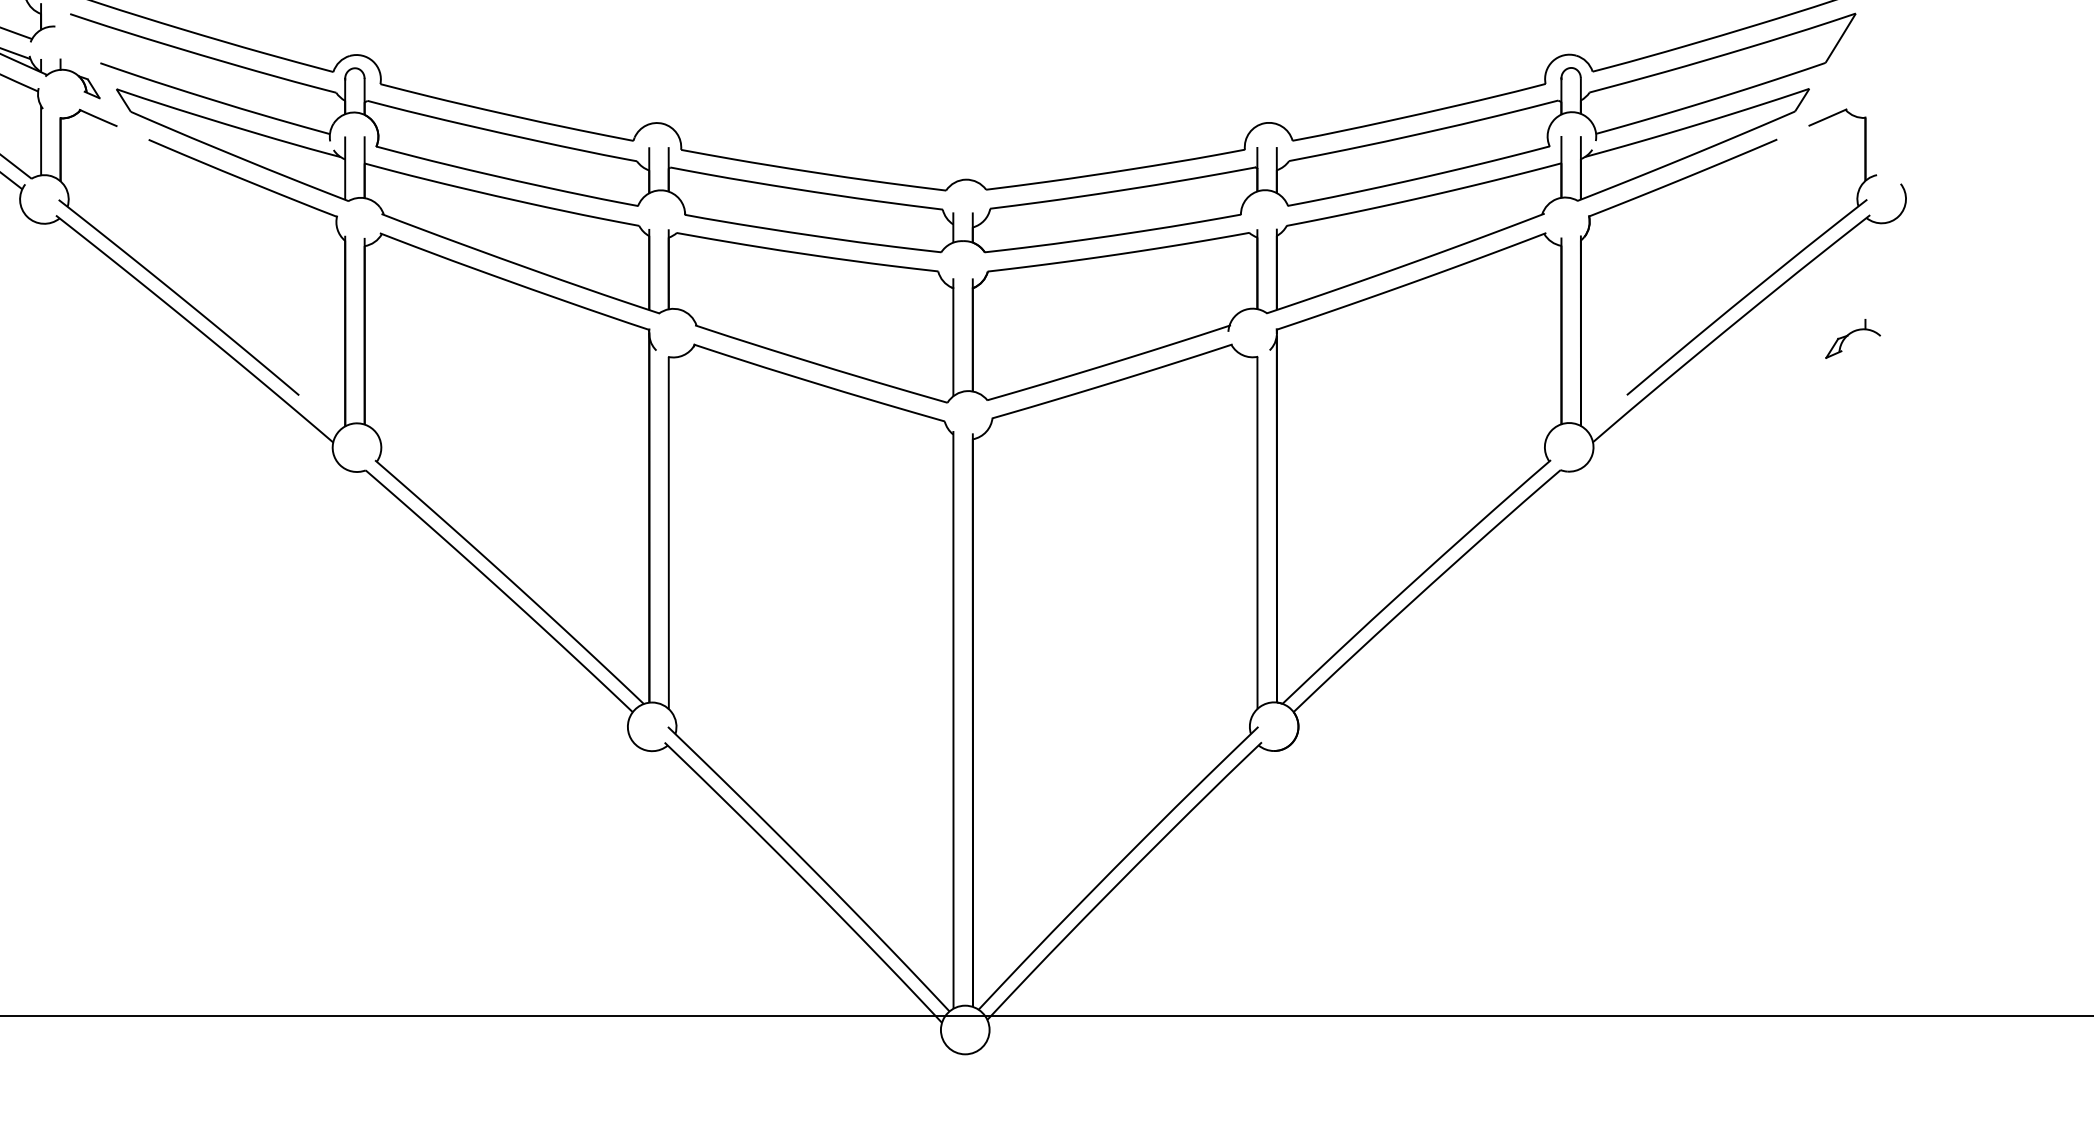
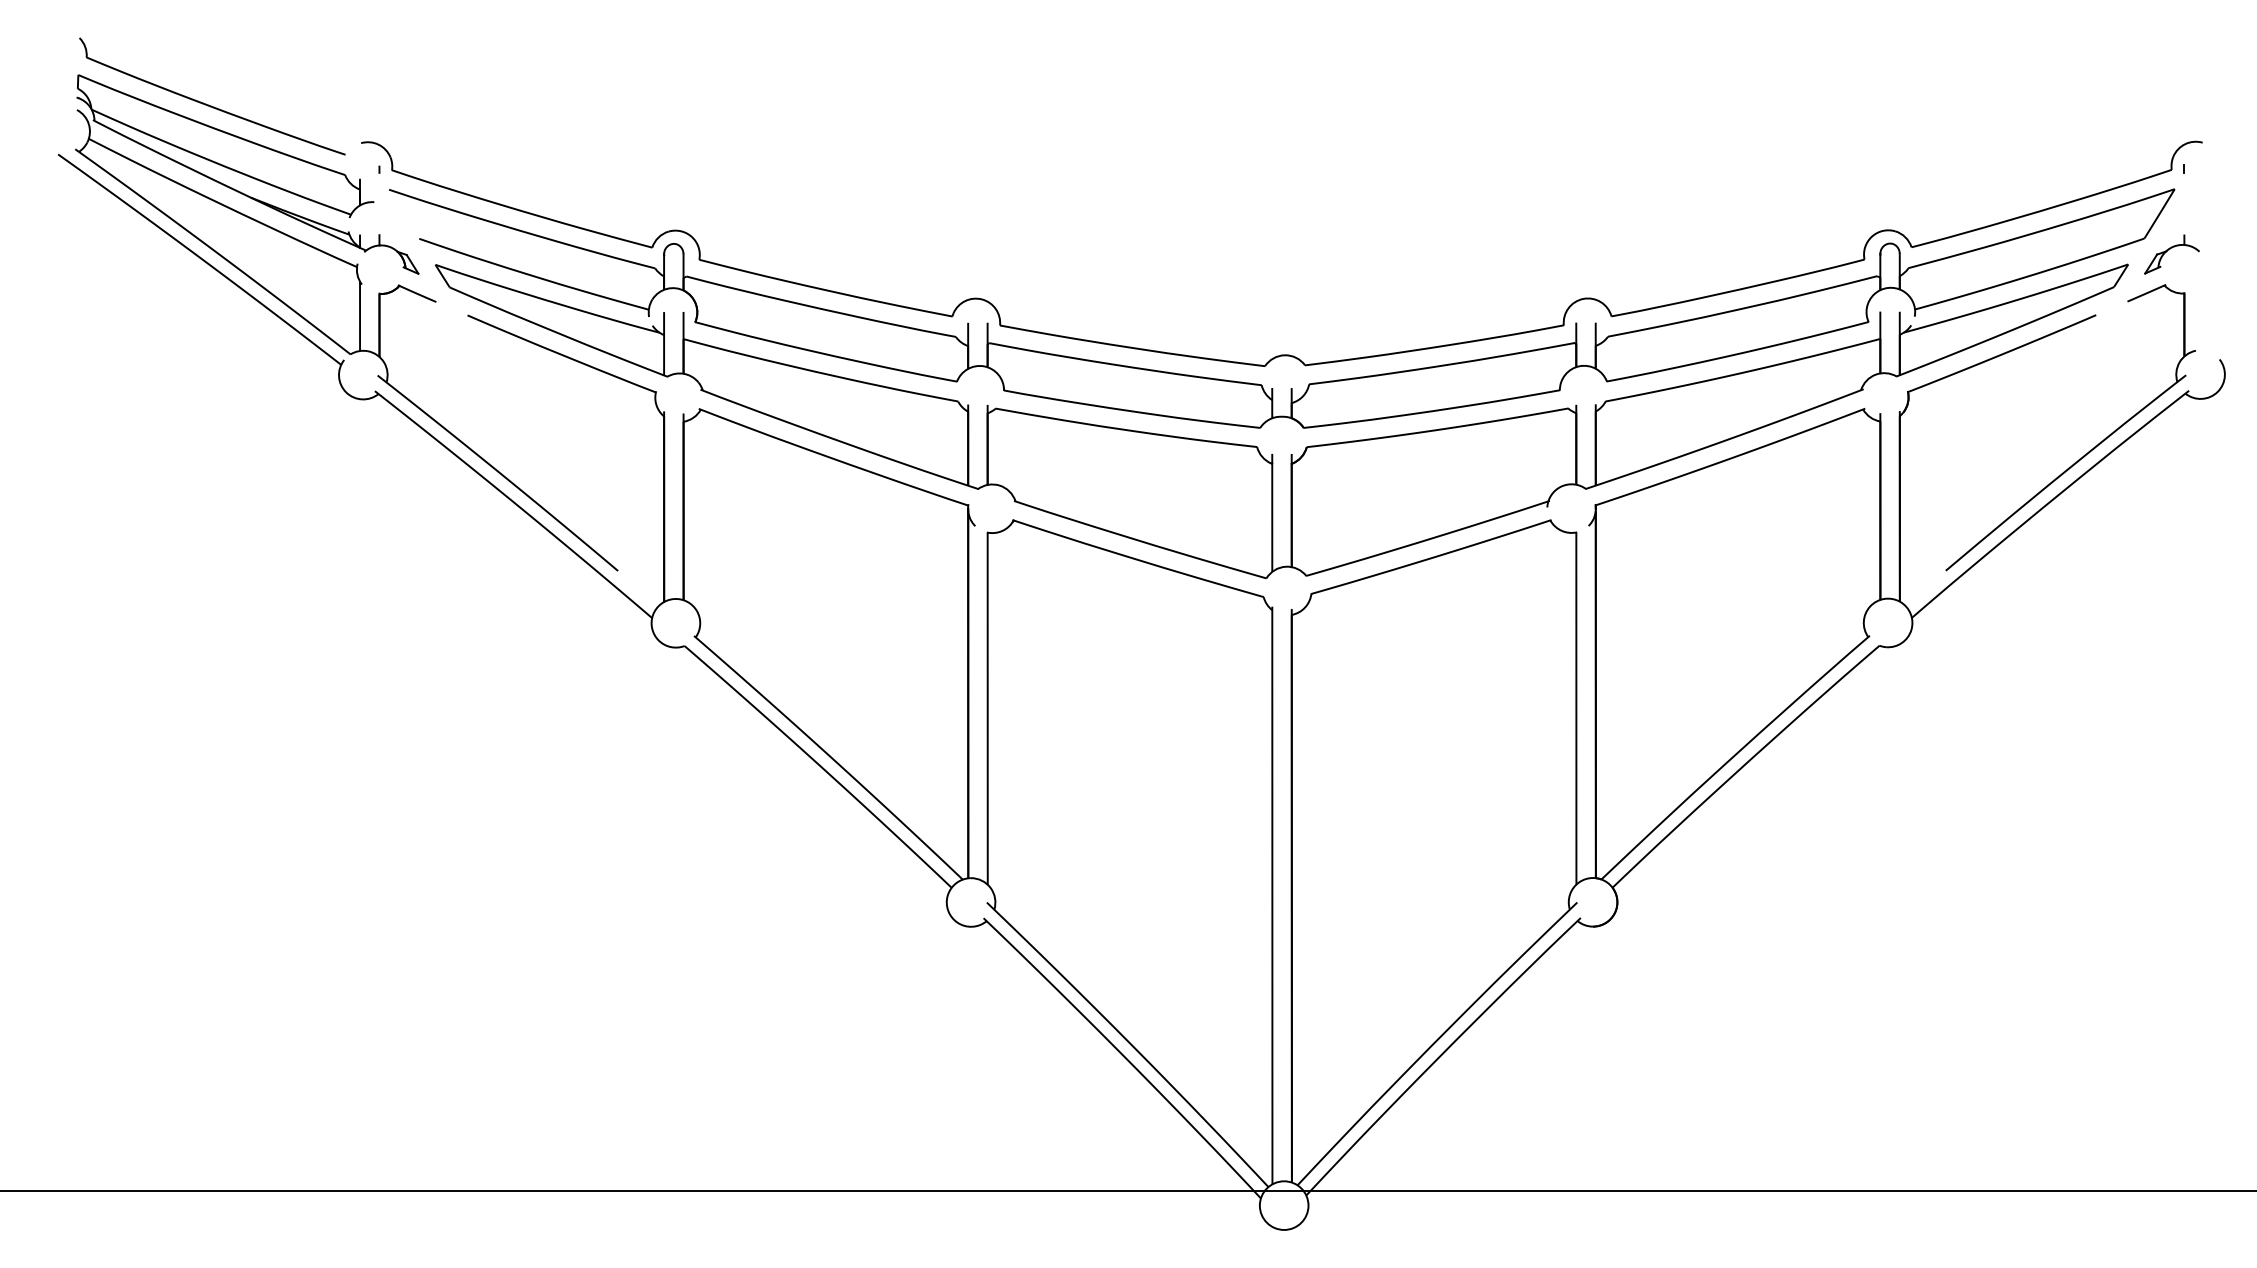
part: (1852, 338) -> (2171, 254), moved

